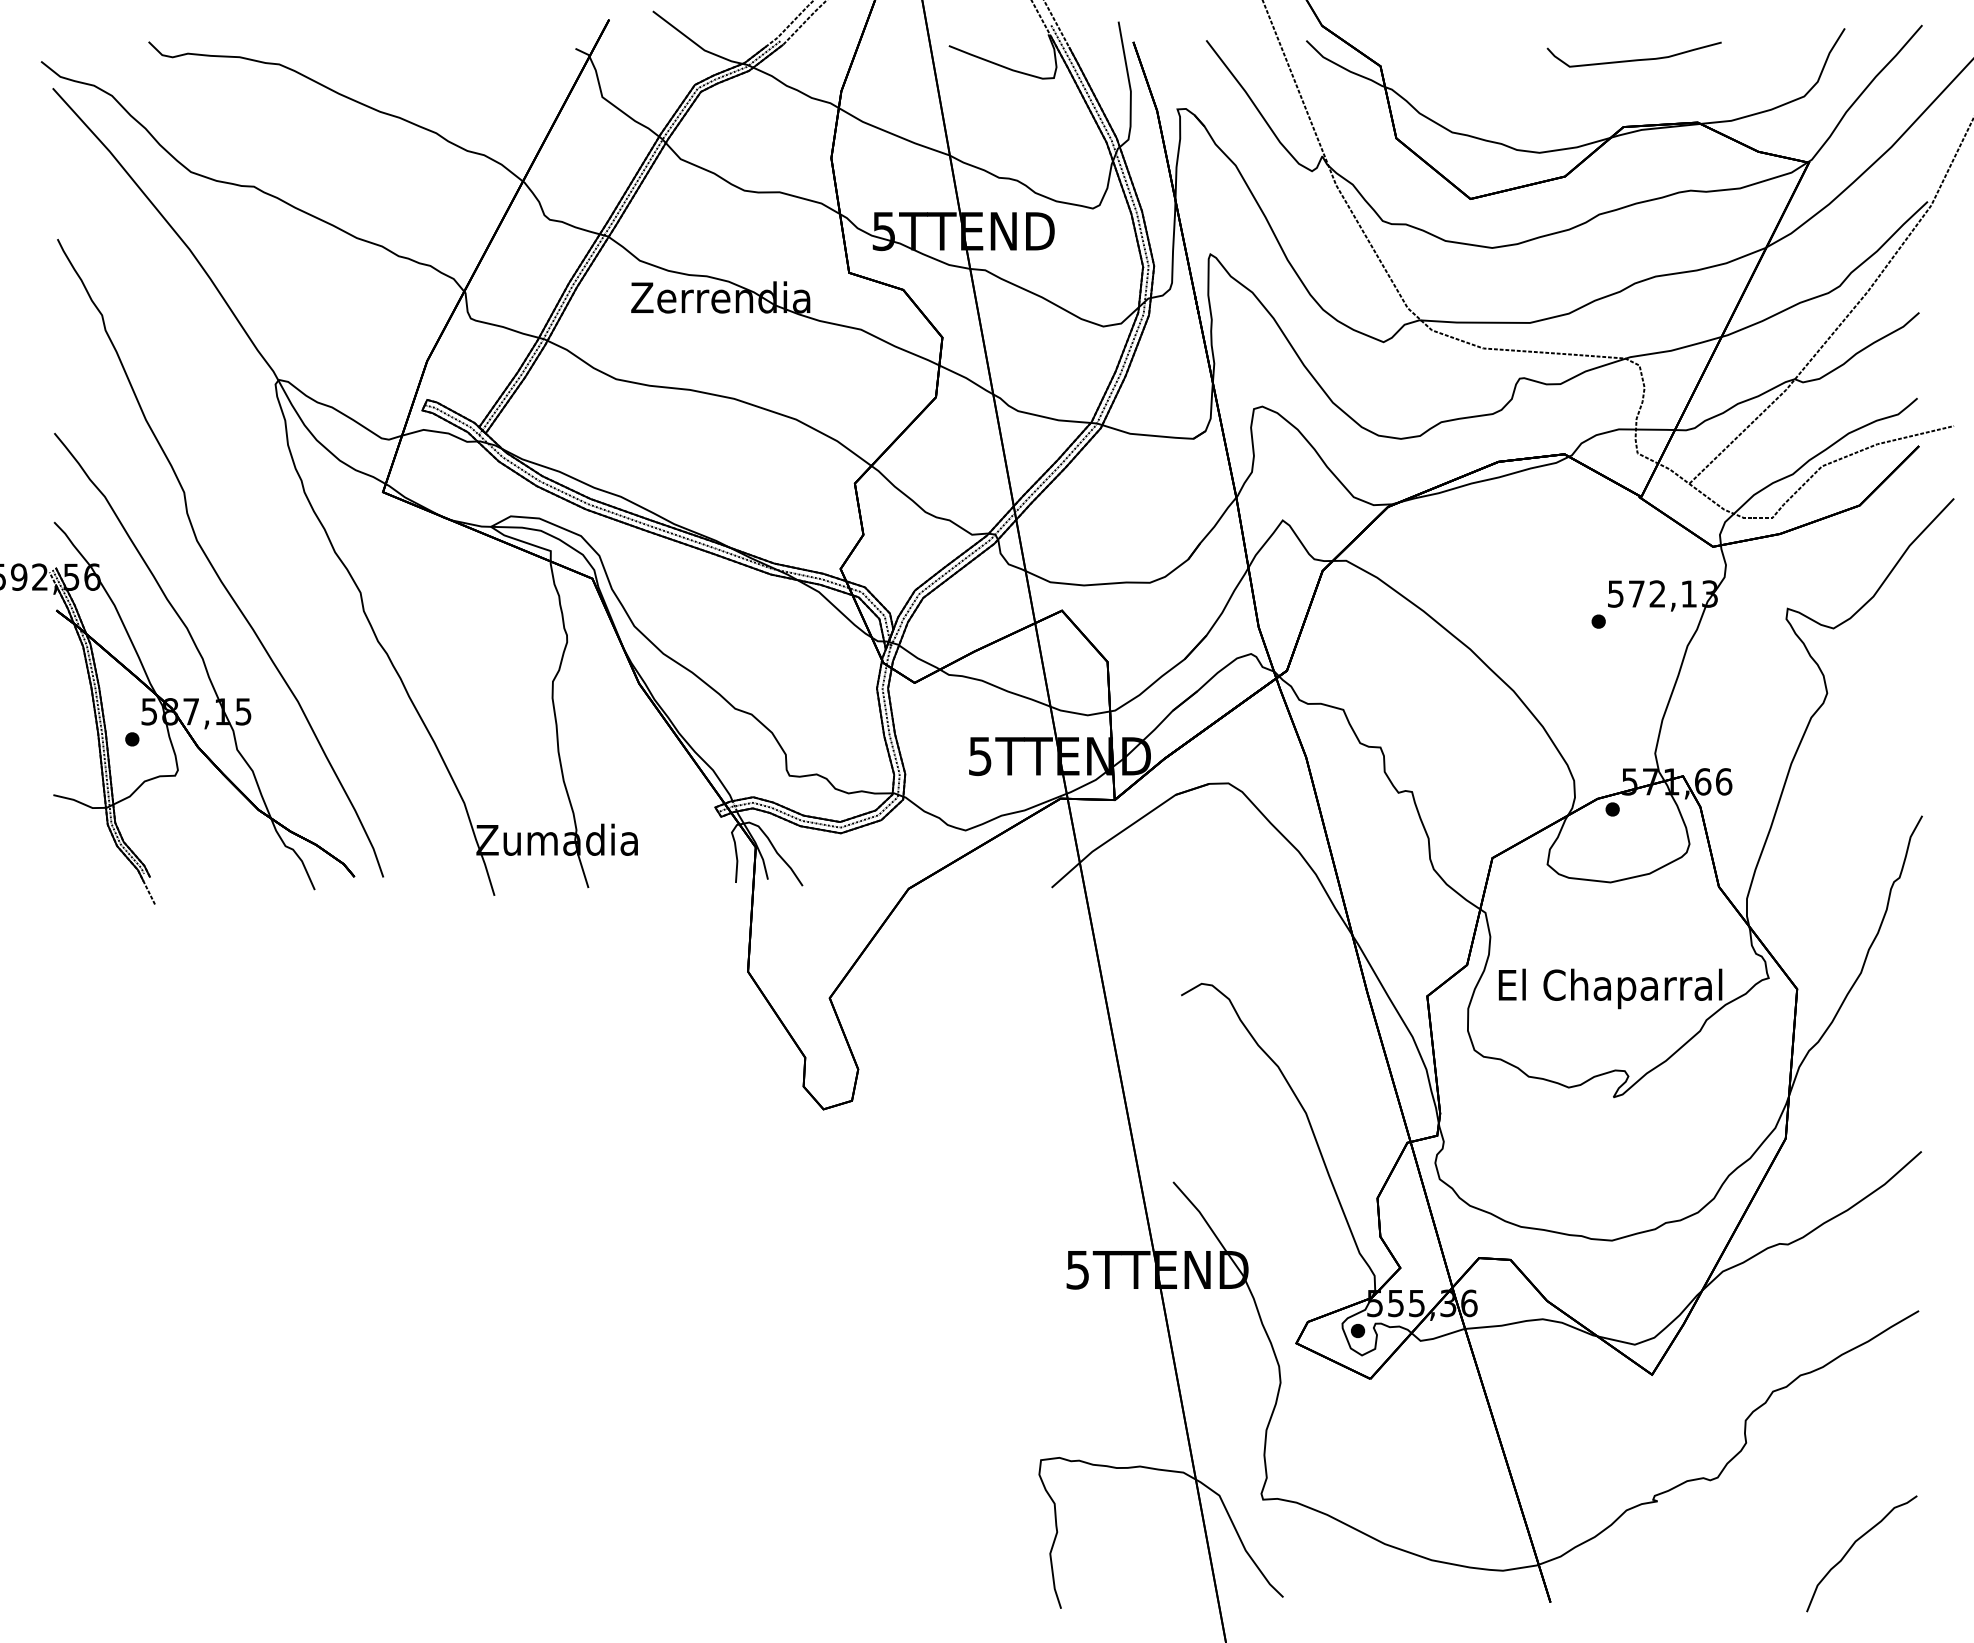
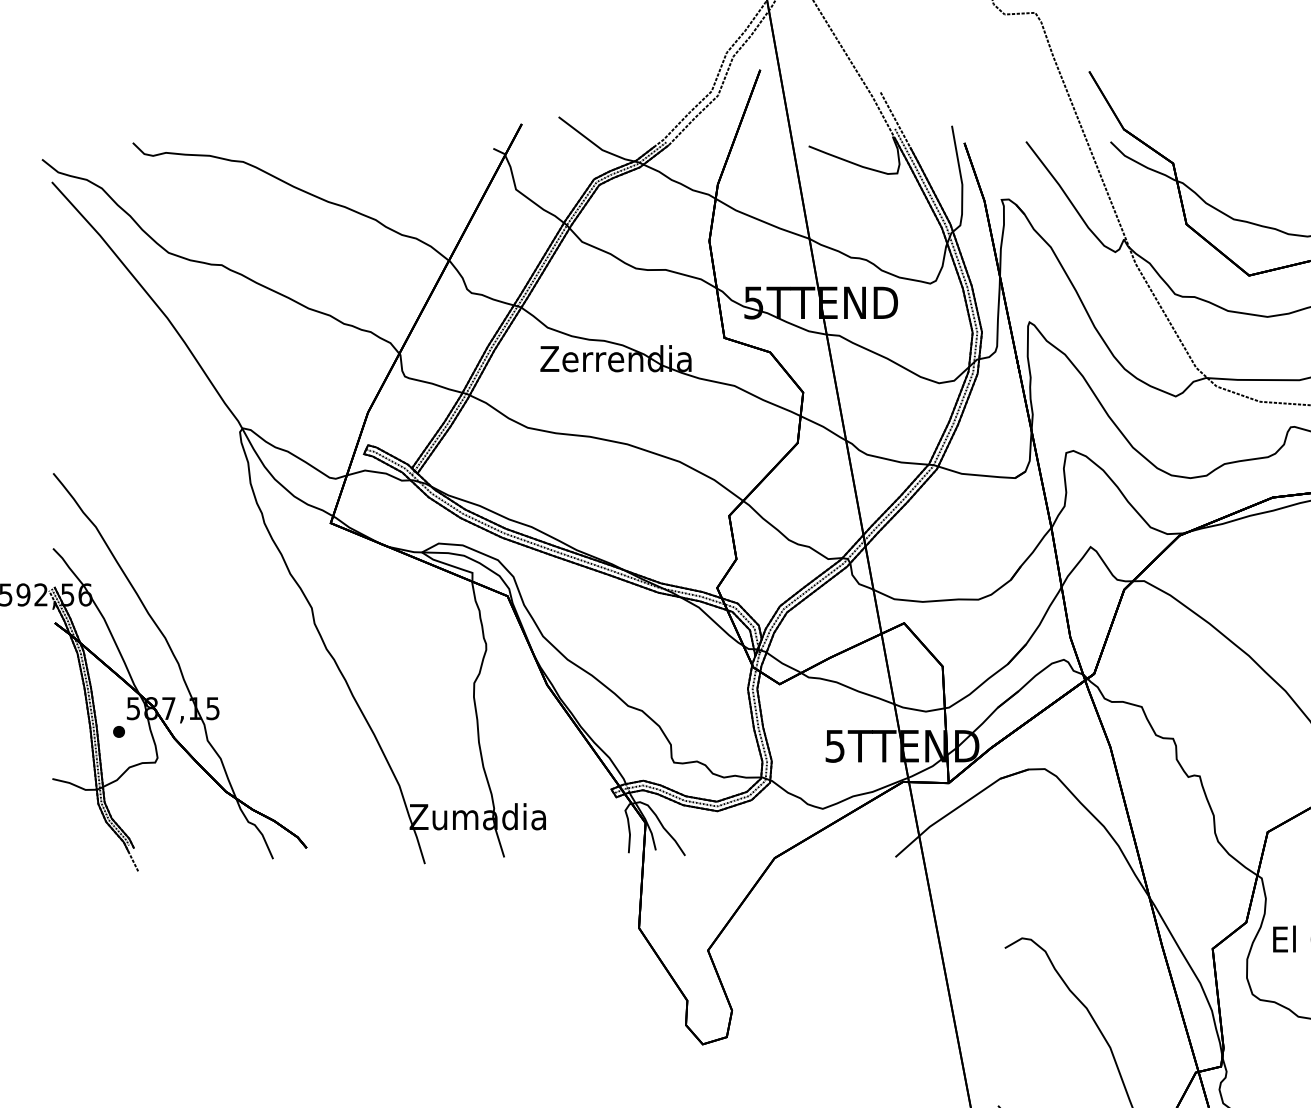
curve: (211, 562) -> (185, 582), removed

